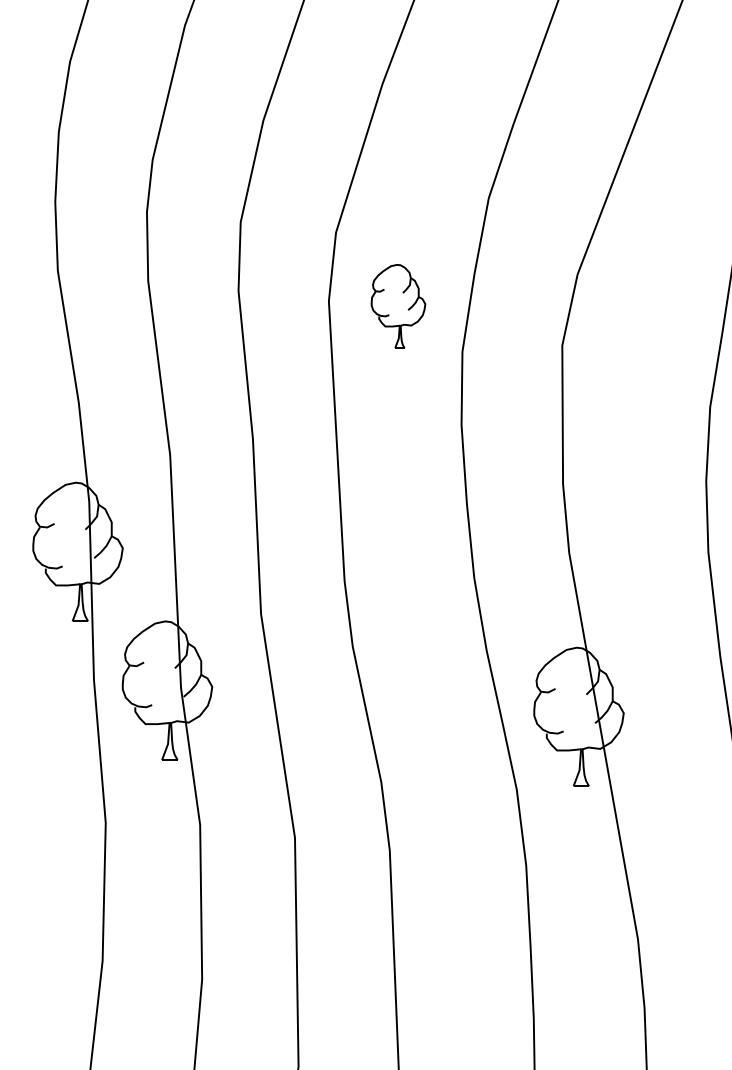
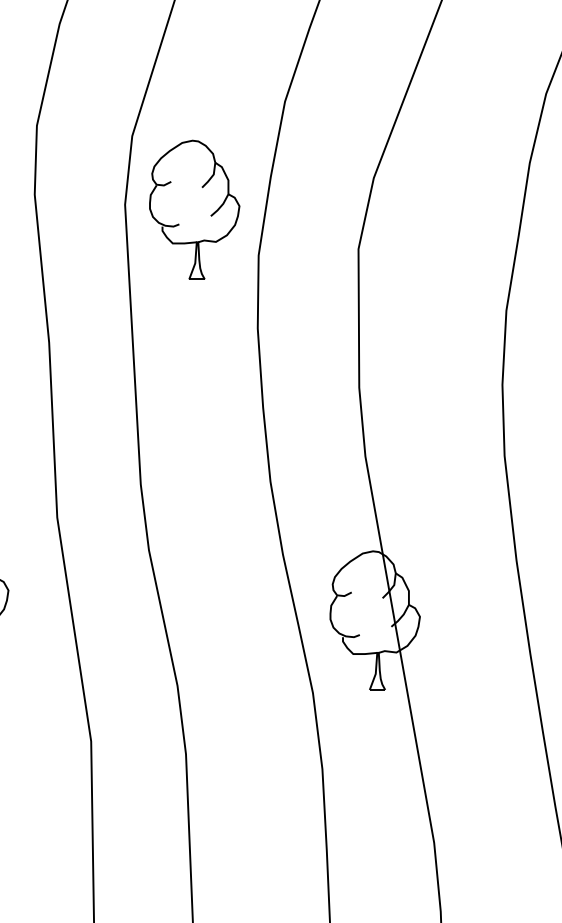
part: (398, 306) -> (194, 210), size x1.67

